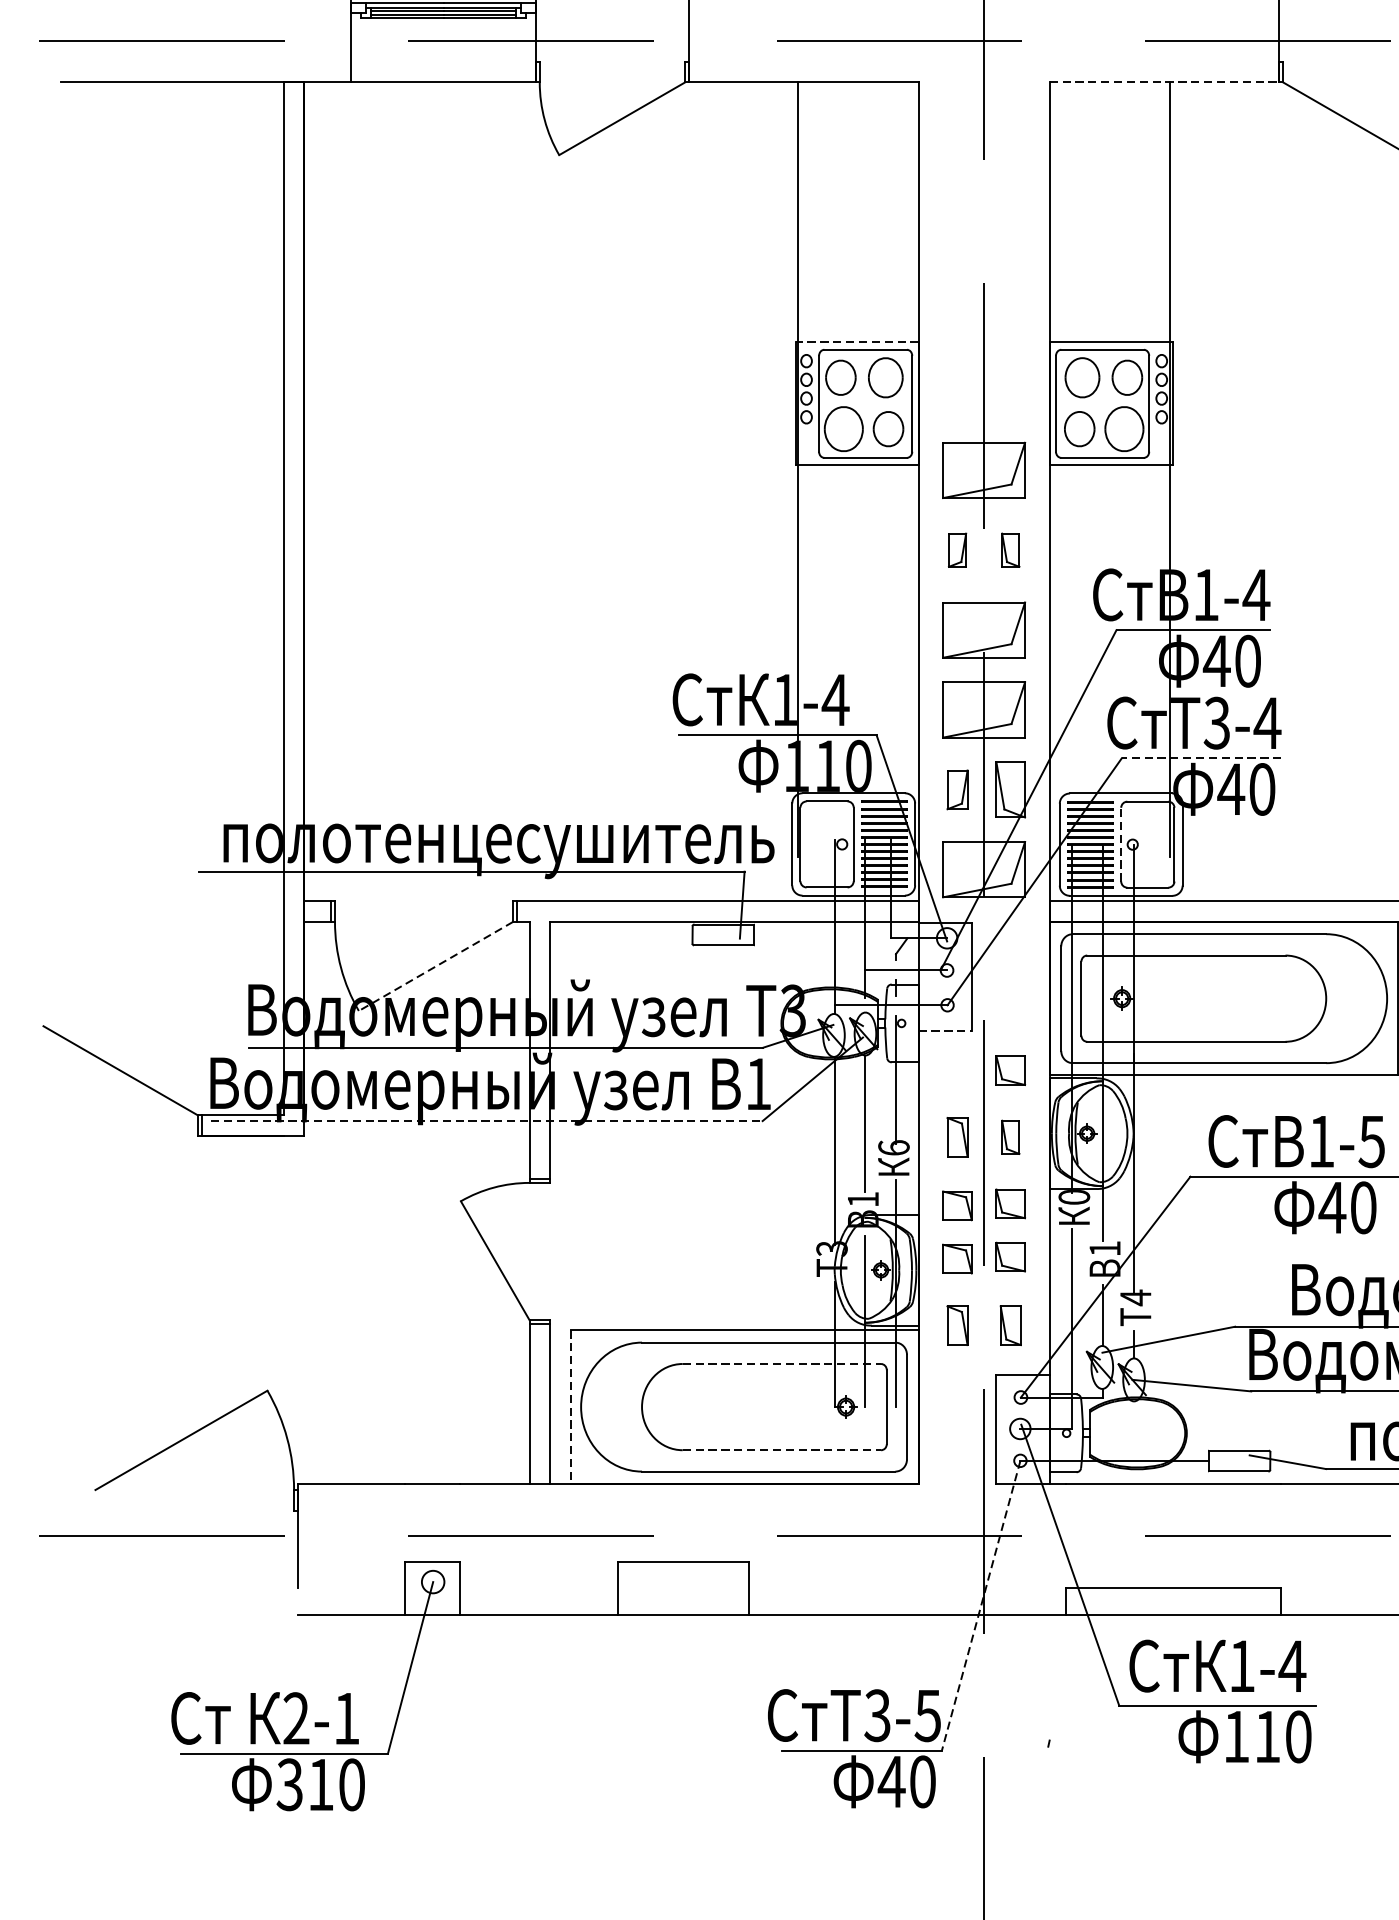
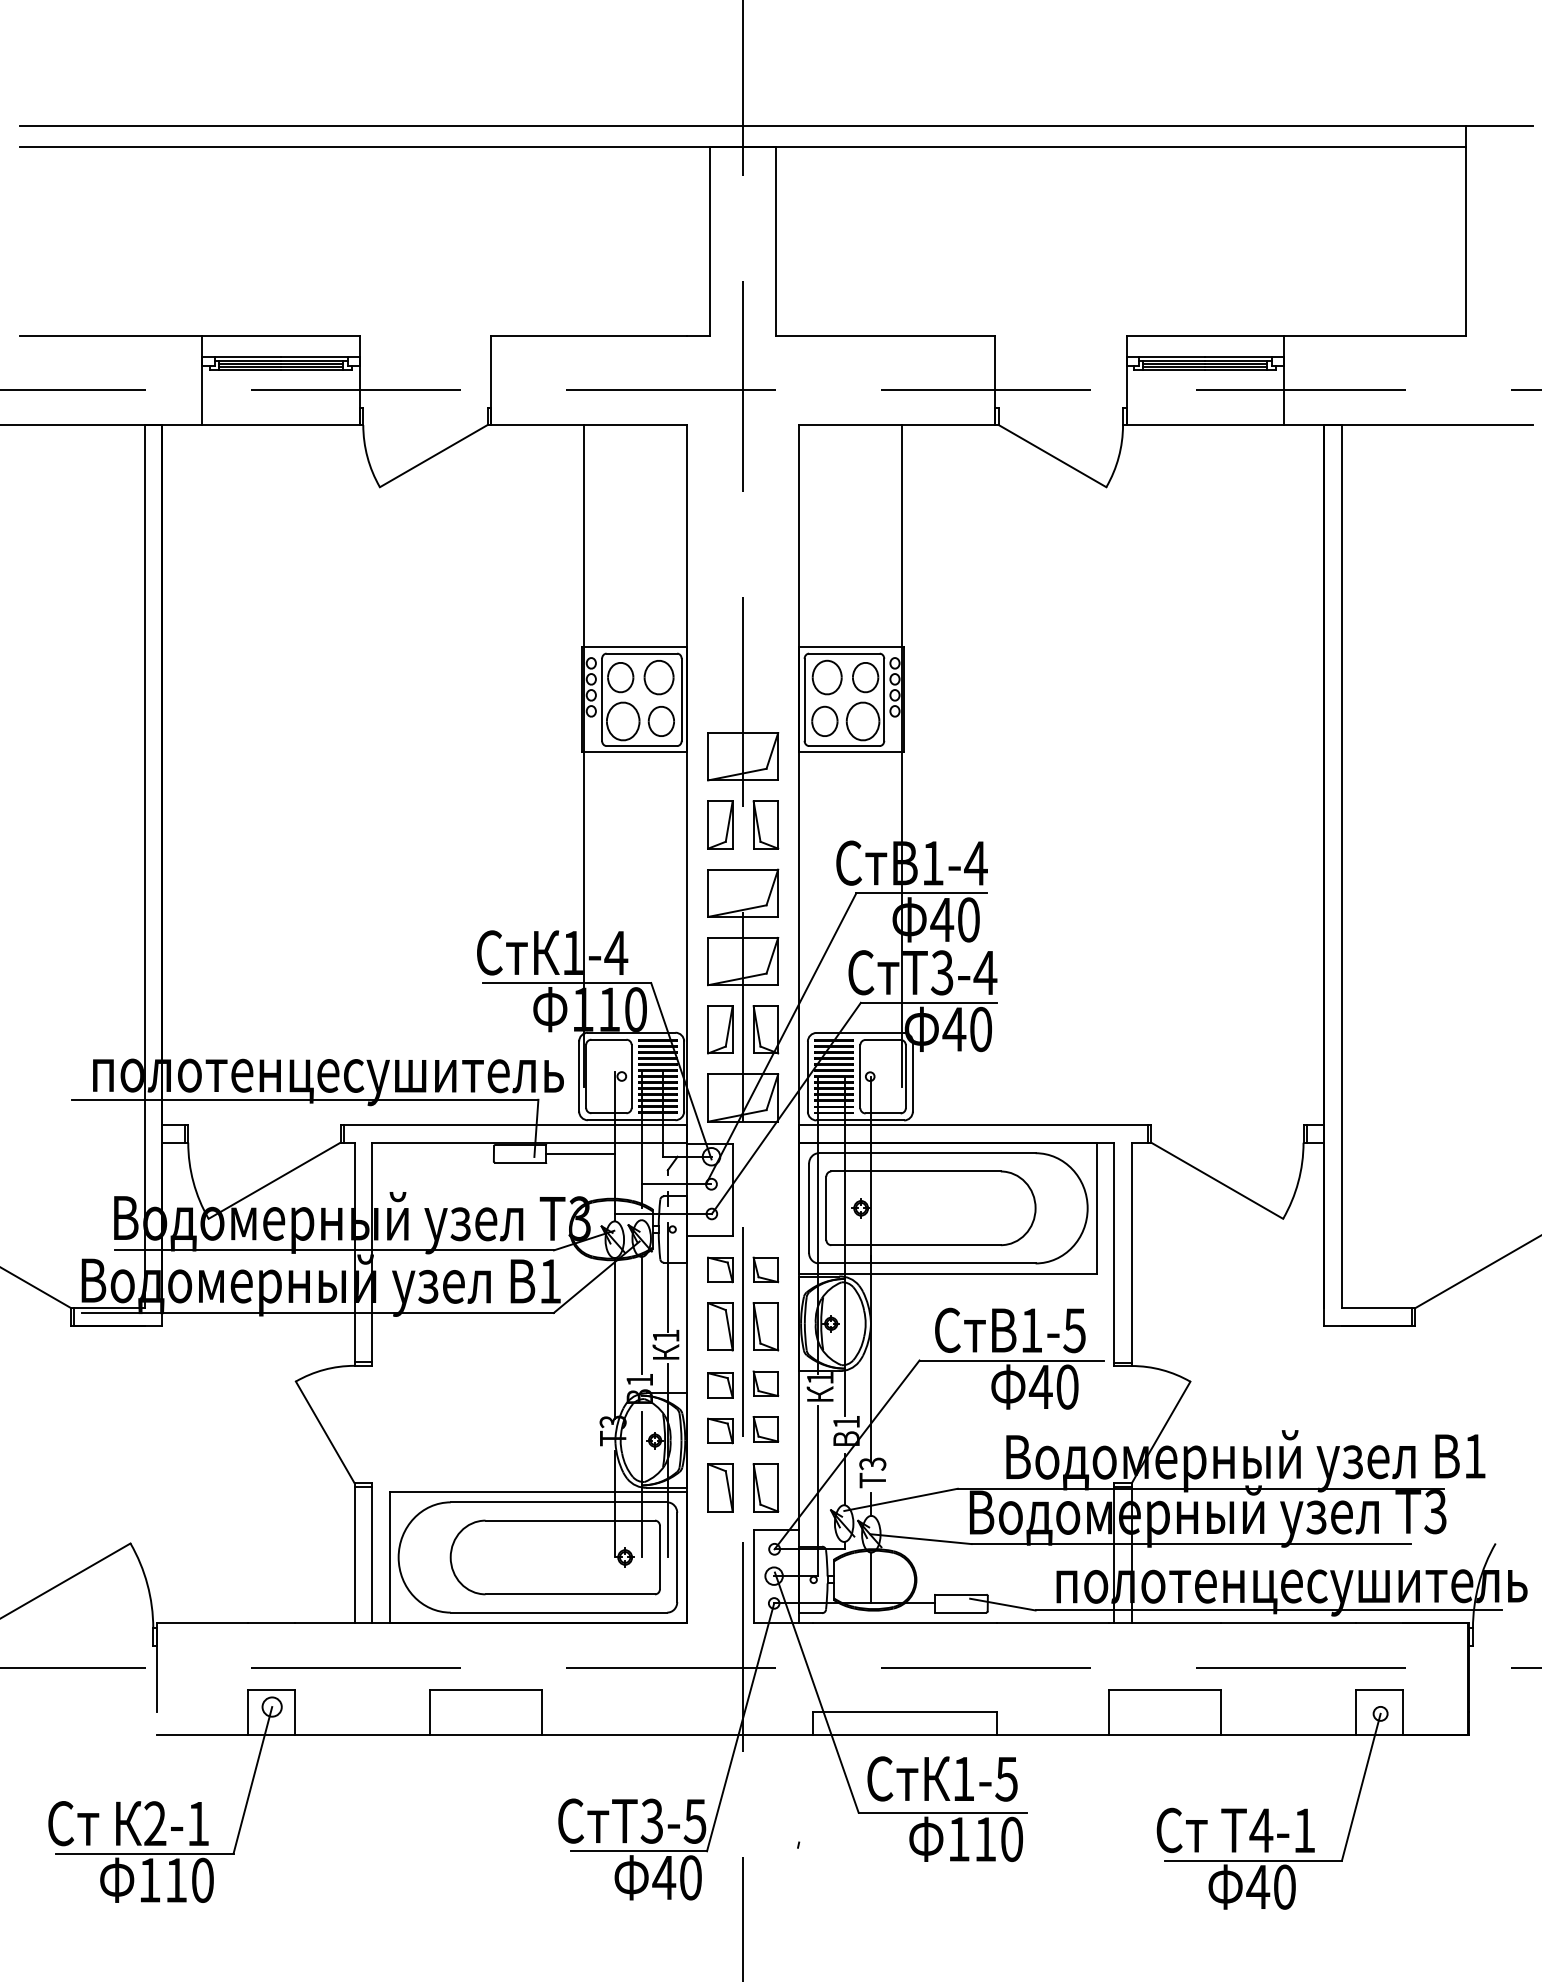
line: (1164, 82) -> (897, 425), dashed -> solid
line: (857, 342) -> (634, 647), dashed -> solid
part: (957, 549) -> (720, 824), size x1.67
part: (1010, 549) -> (765, 824), size x1.67
line: (1200, 757) -> (928, 1002), dashed -> solid
part: (957, 789) -> (720, 1029), size x1.43
line: (1121, 844) -> (860, 1076), dashed -> solid
line: (793, 935) -> (580, 1154), added
line: (435, 967) -> (274, 1181), dashed -> solid
line: (944, 1031) -> (709, 1236), dashed -> solid
part: (957, 1070) -> (720, 1269), added
line: (487, 1120) -> (318, 1312), dashed -> solid
part: (957, 1136) -> (720, 1326), size x1.43
part: (1010, 1136) -> (765, 1326), size x1.67
text: (893, 1147) -> (665, 1335), 6 -> 1
text: (1073, 1197) -> (819, 1378), 0 -> 1
text: (1135, 1298) -> (872, 1464), 4 -> 3
part: (957, 1325) -> (720, 1487), size x1.43
part: (1010, 1325) -> (765, 1487), size x1.43
line: (782, 1363) -> (570, 1520), dashed -> solid
line: (570, 1407) -> (389, 1557), dashed -> solid
line: (1133, 1430) -> (870, 1577), added
line: (782, 1450) -> (570, 1594), dashed -> solid
line: (981, 1605) -> (740, 1727), dashed -> solid
text: (1292, 1666) -> (1006, 1779), 1-4 -> 1-5
text: (289, 1783) -> (149, 1879), 310 -> 110

